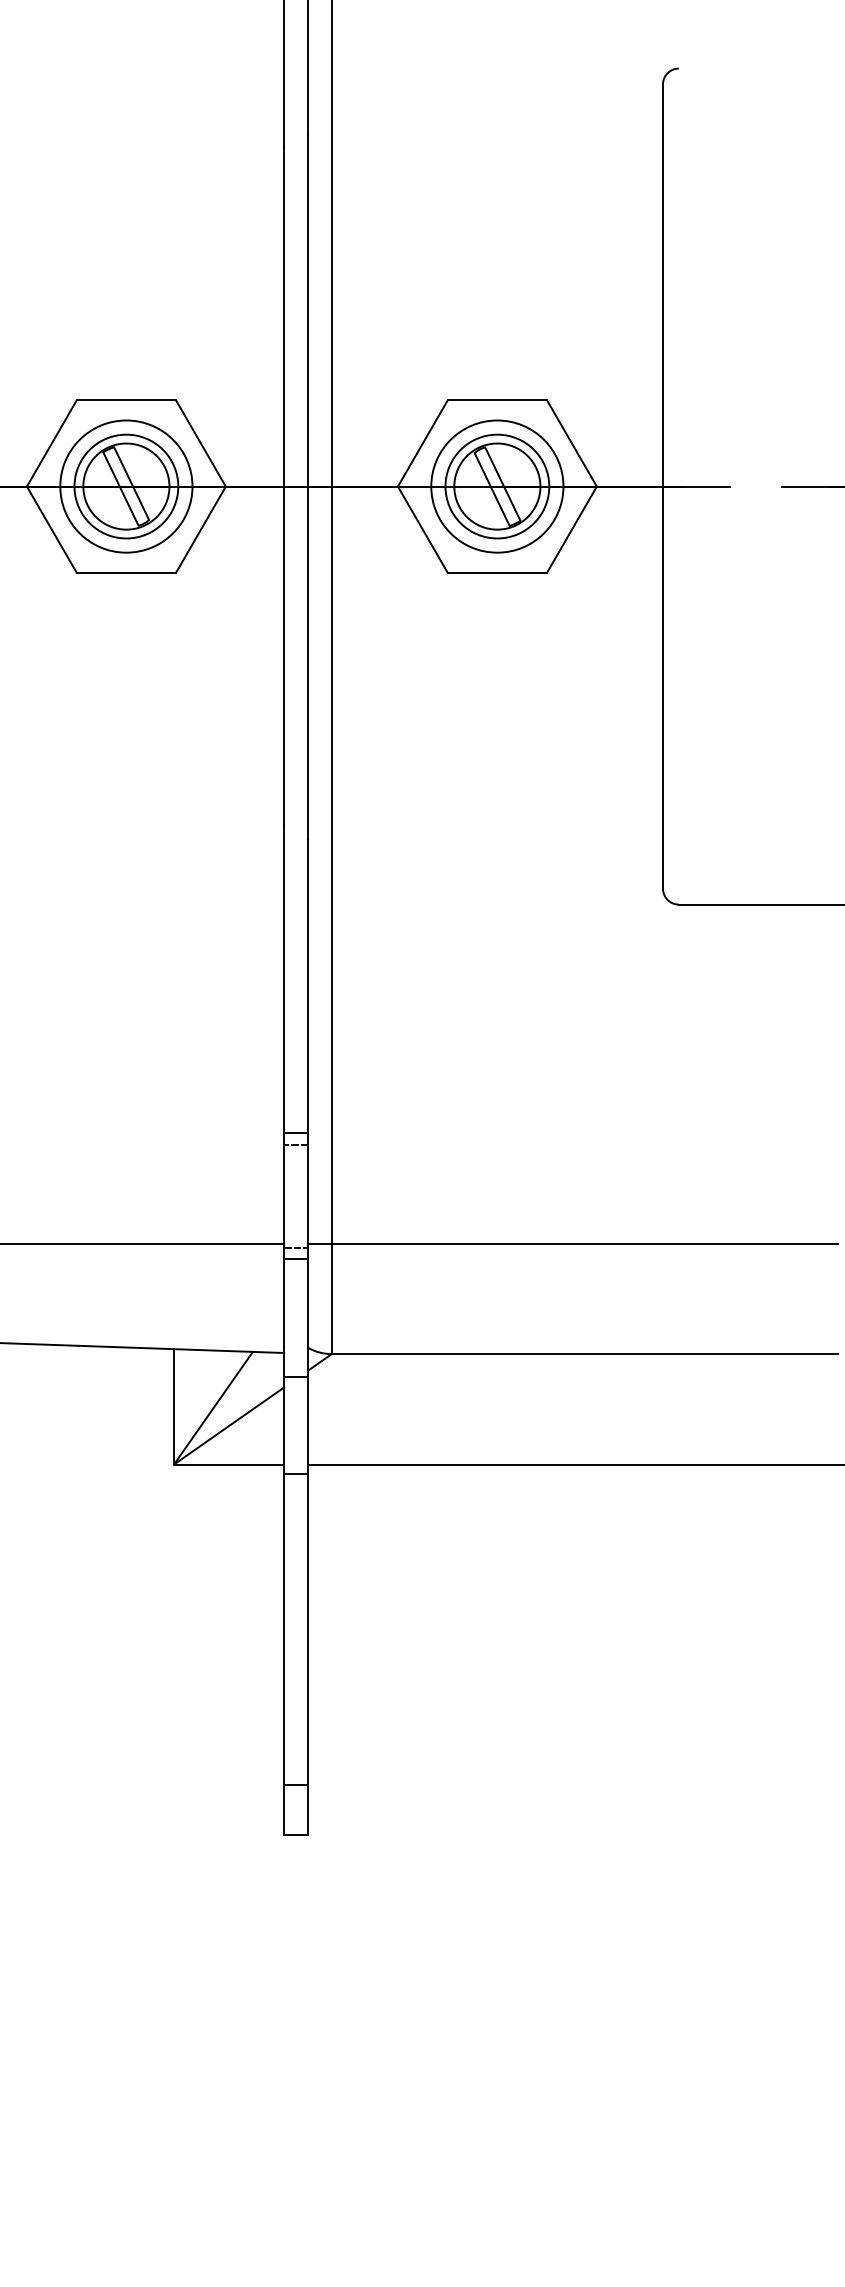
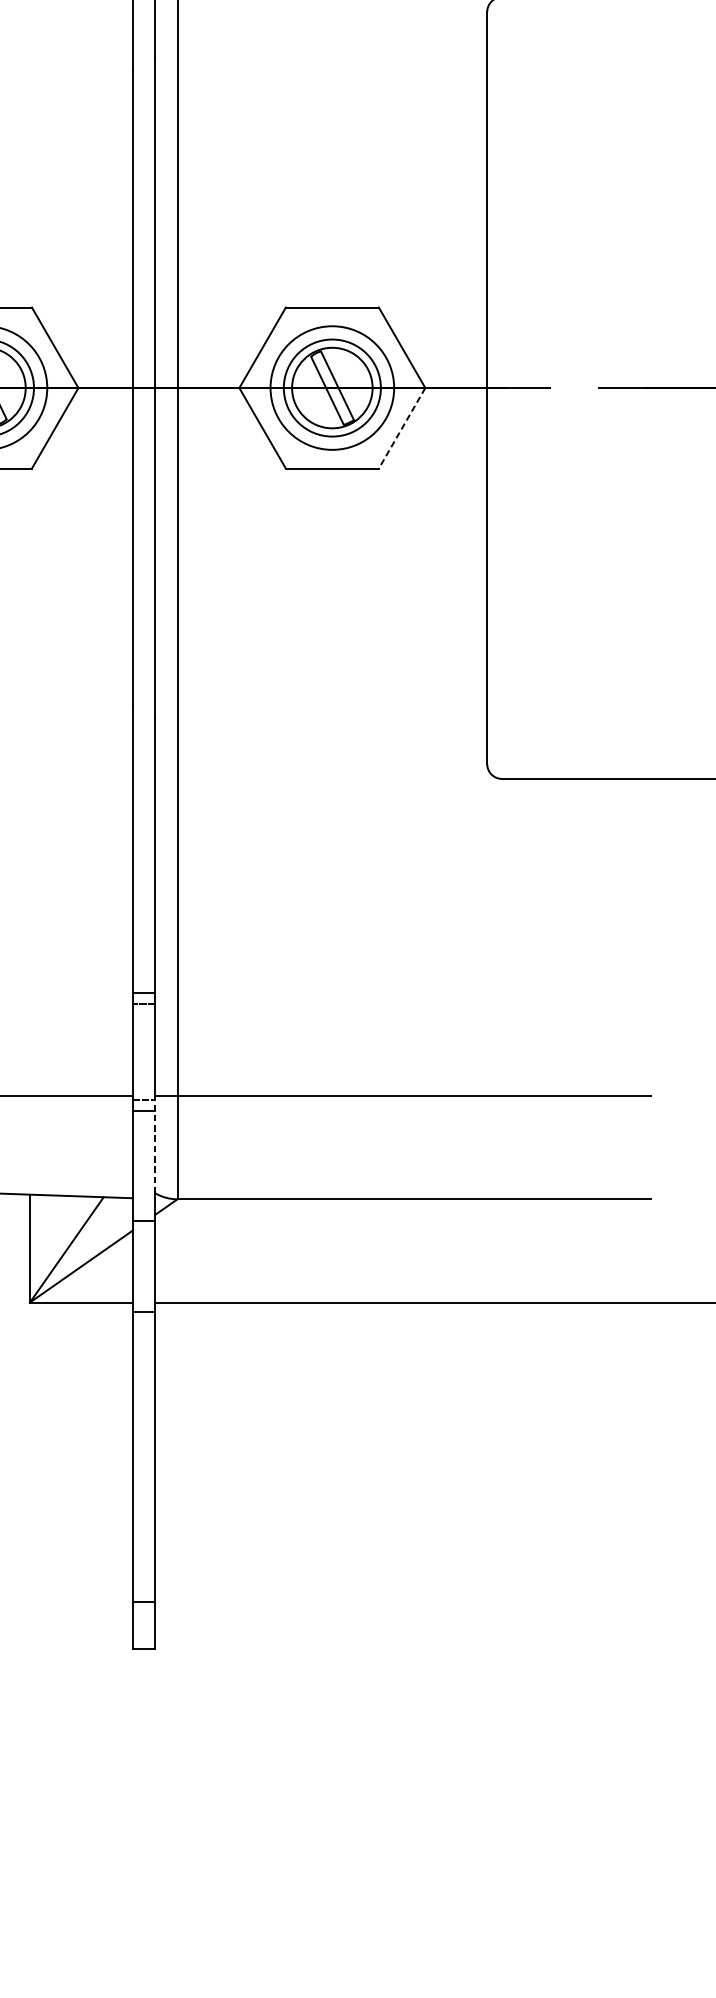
line: (571, 529) -> (401, 428), solid -> dashed
line: (308, 1295) -> (155, 1144), solid -> dashed

